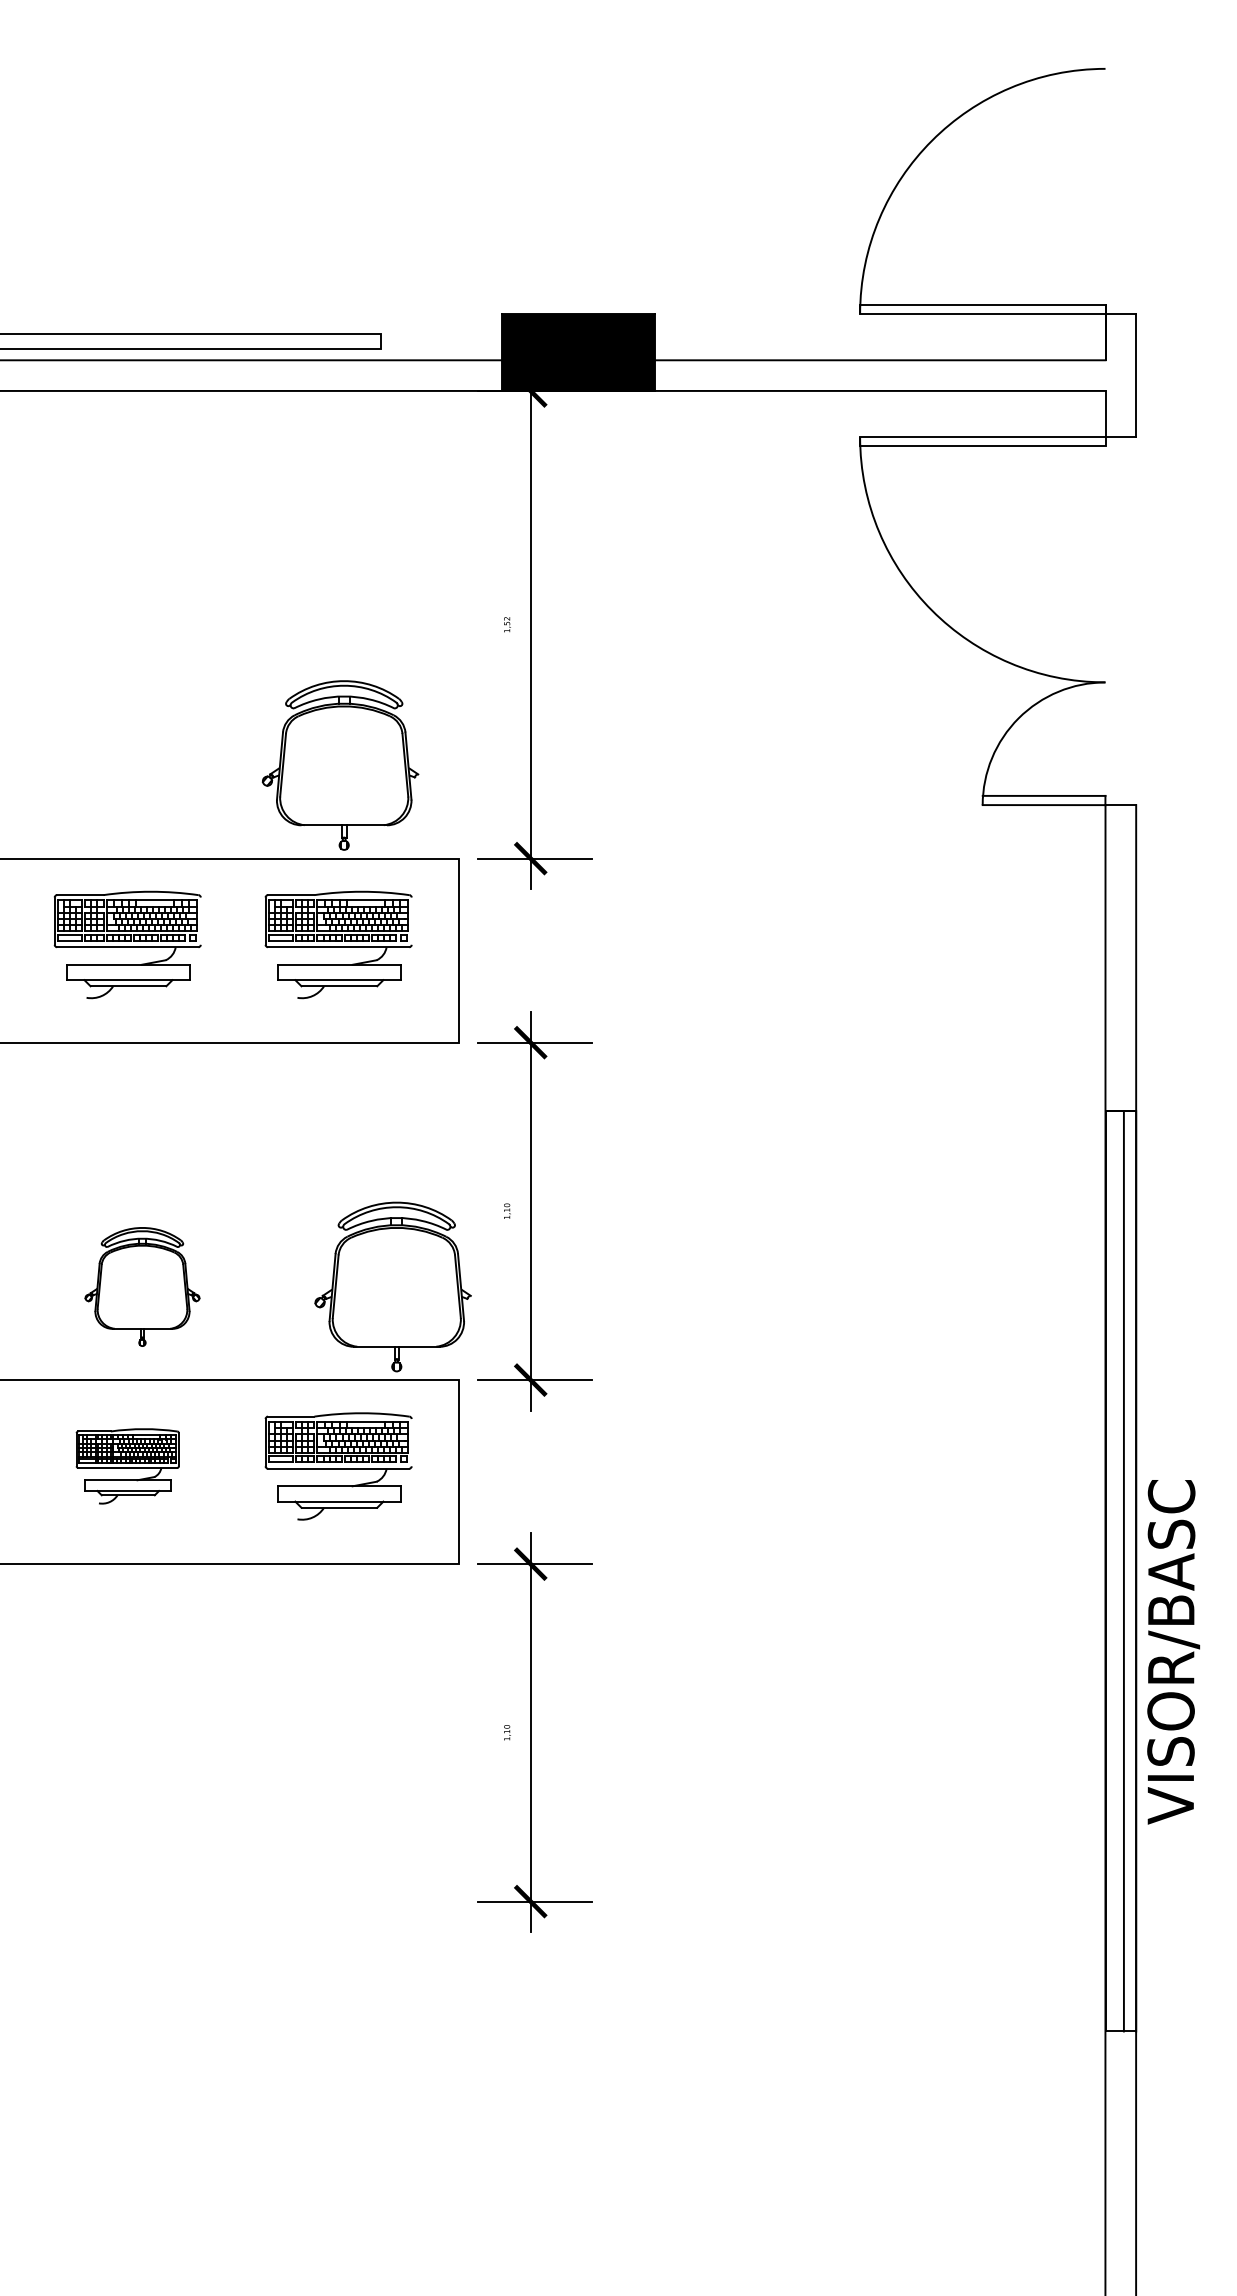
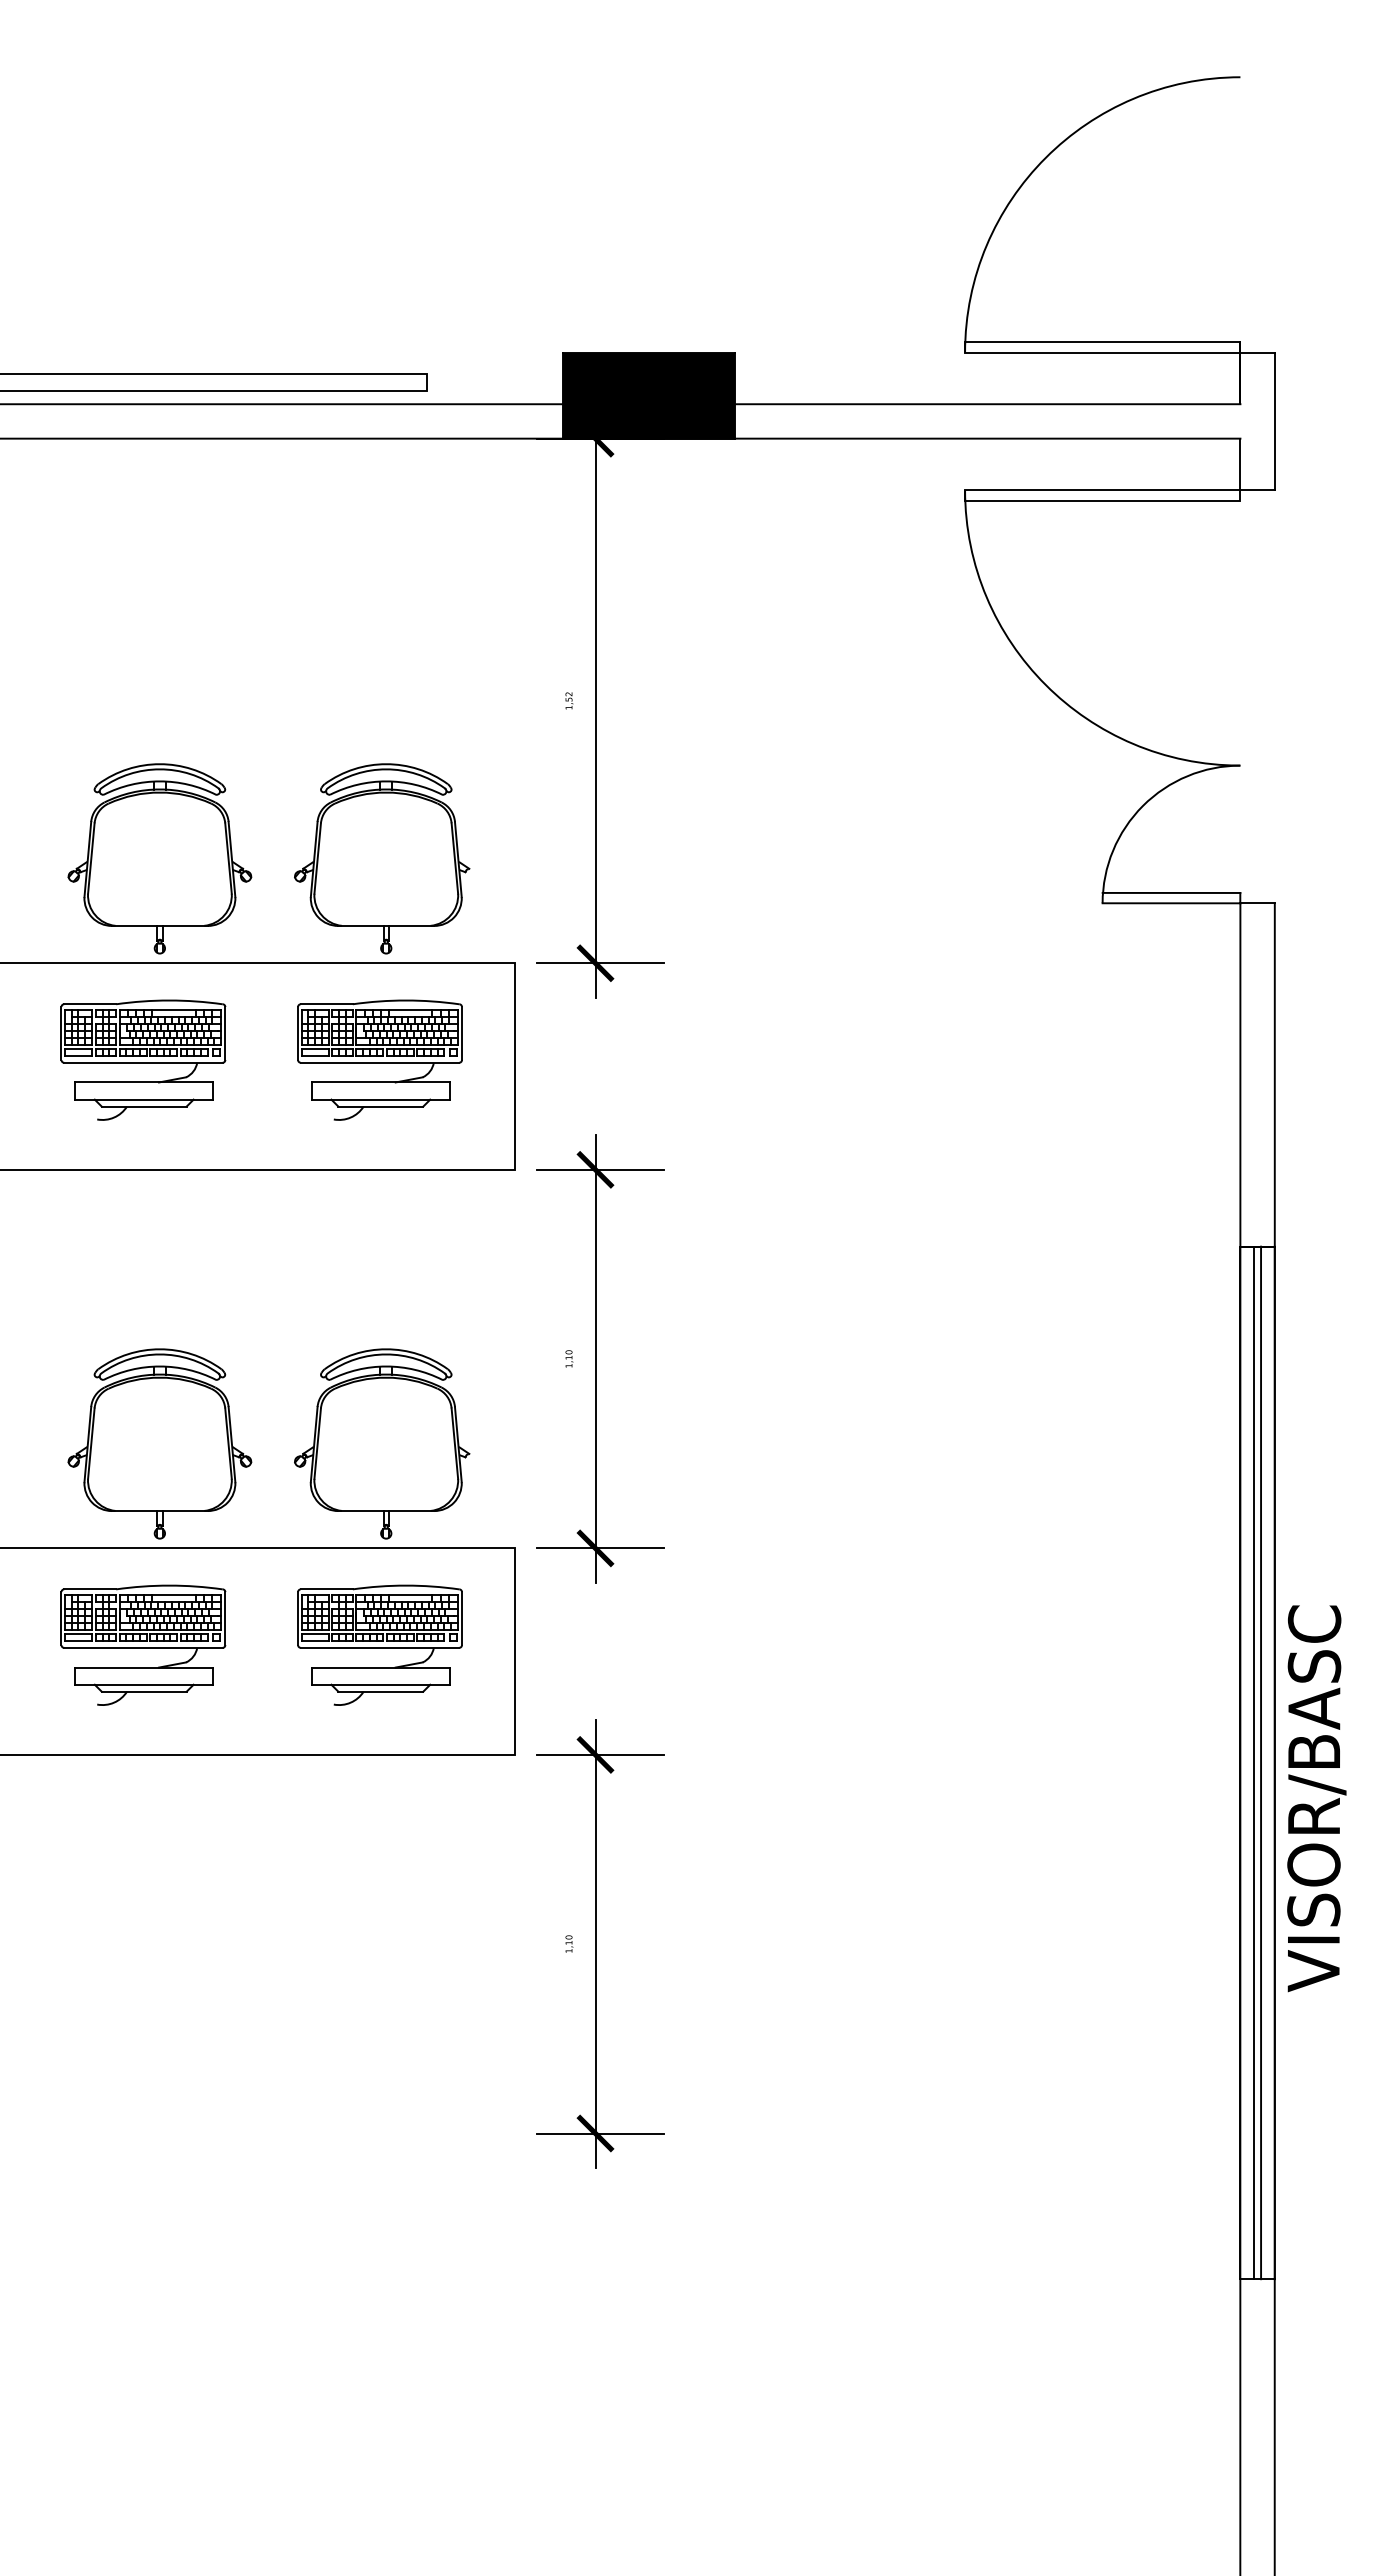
part: (142, 765) -> (159, 858), added
line: (200, 921) -> (225, 1033), added
line: (412, 921) -> (462, 1033), added
part: (142, 1286) -> (159, 1443), size x1.43
part: (393, 1286) -> (382, 1443), moved
line: (412, 1442) -> (462, 1618), added
part: (127, 1465) -> (143, 1644), size x1.43
line: (1118, 1570) -> (1254, 1762), added
text: (1173, 1652) -> (1316, 1798), moved

